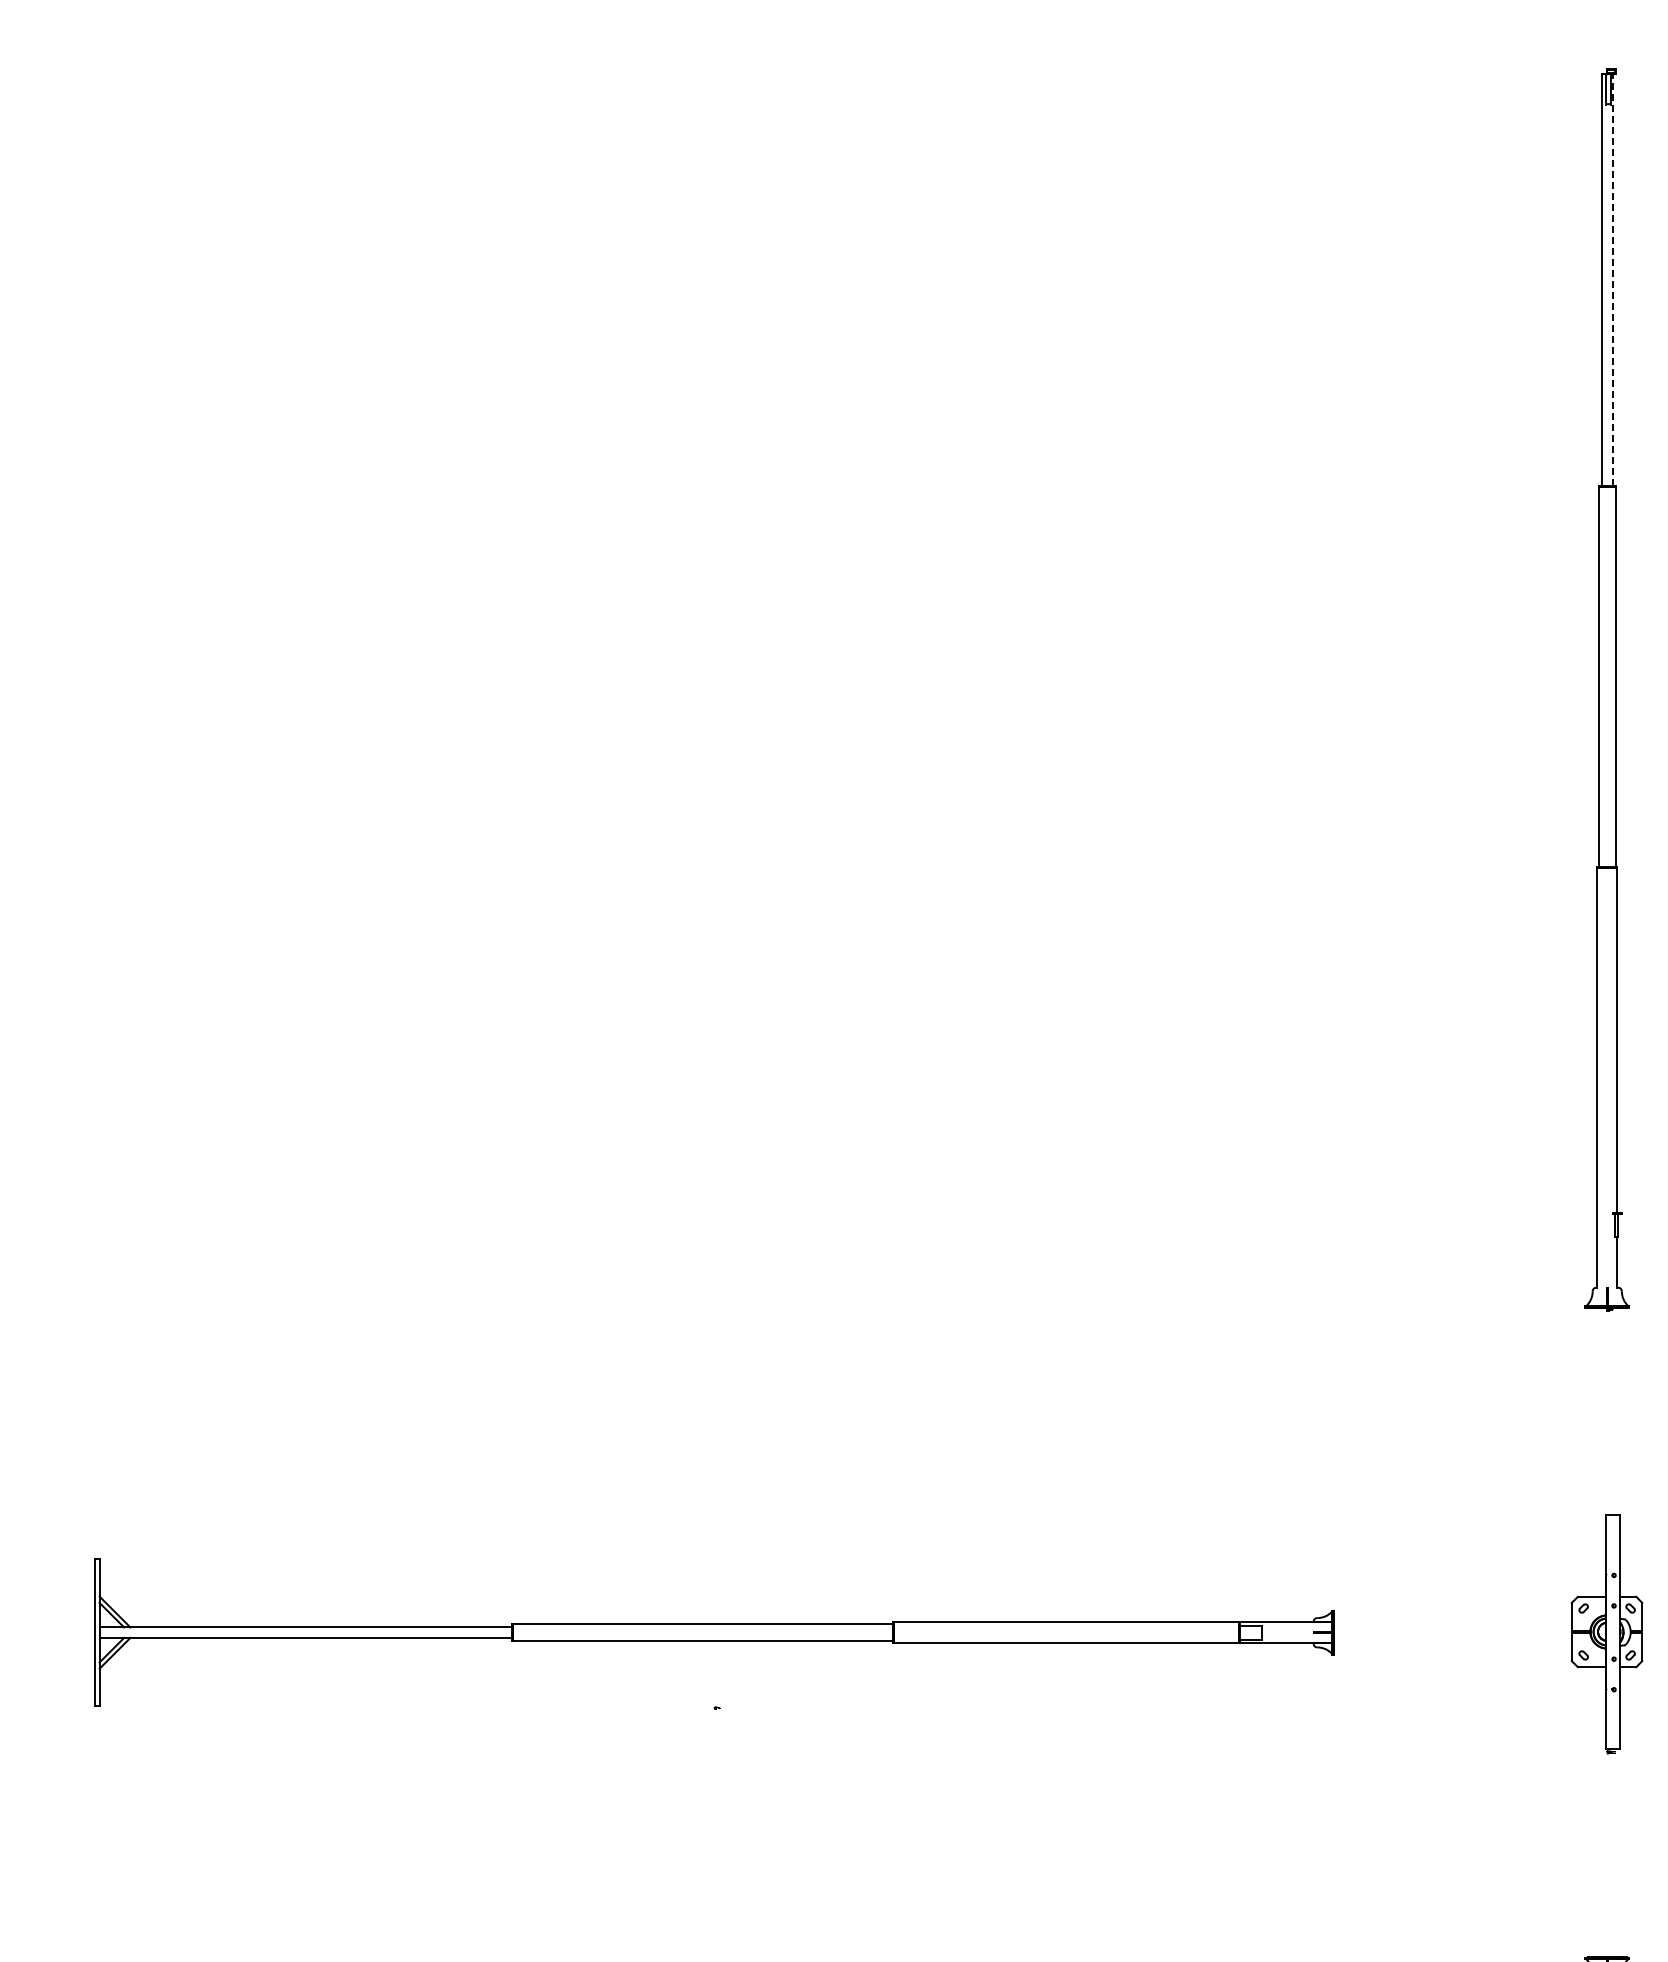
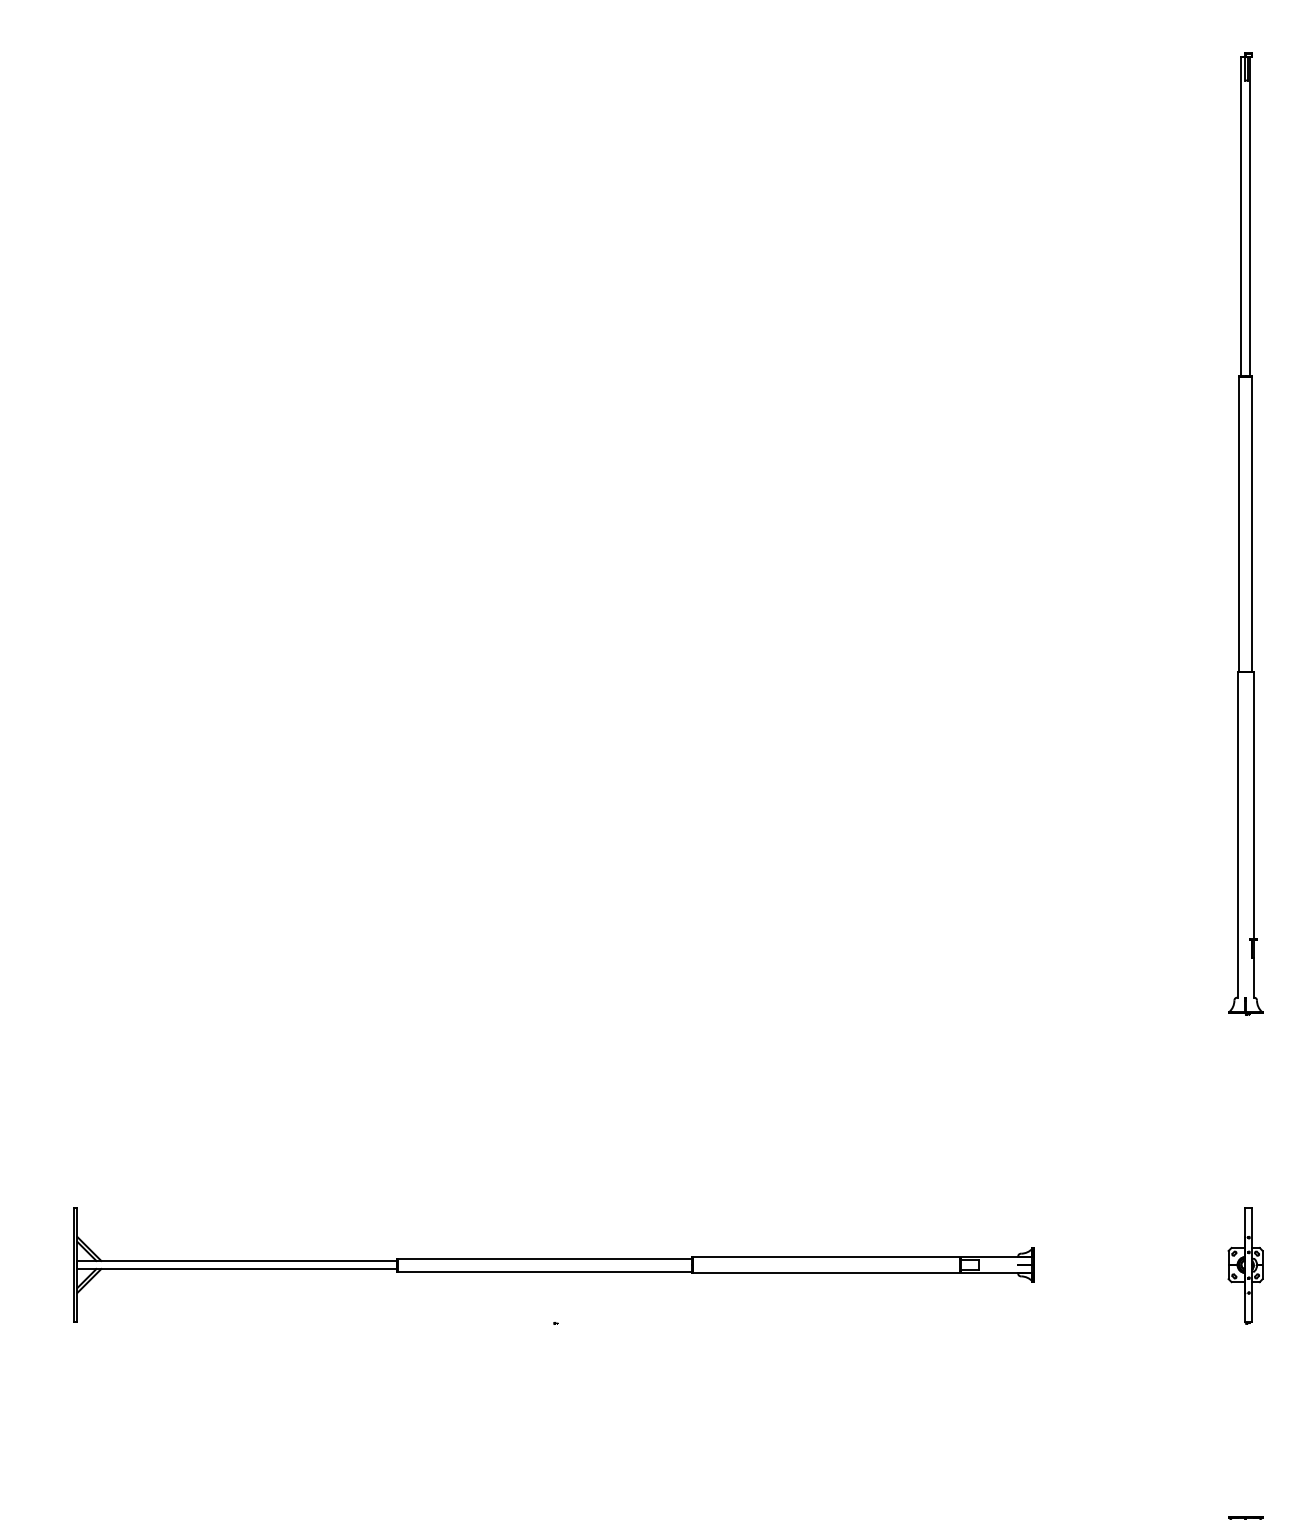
line: (1612, 279) -> (1249, 216), dashed -> solid
part: (1607, 1633) -> (1245, 1265), size x0.62

